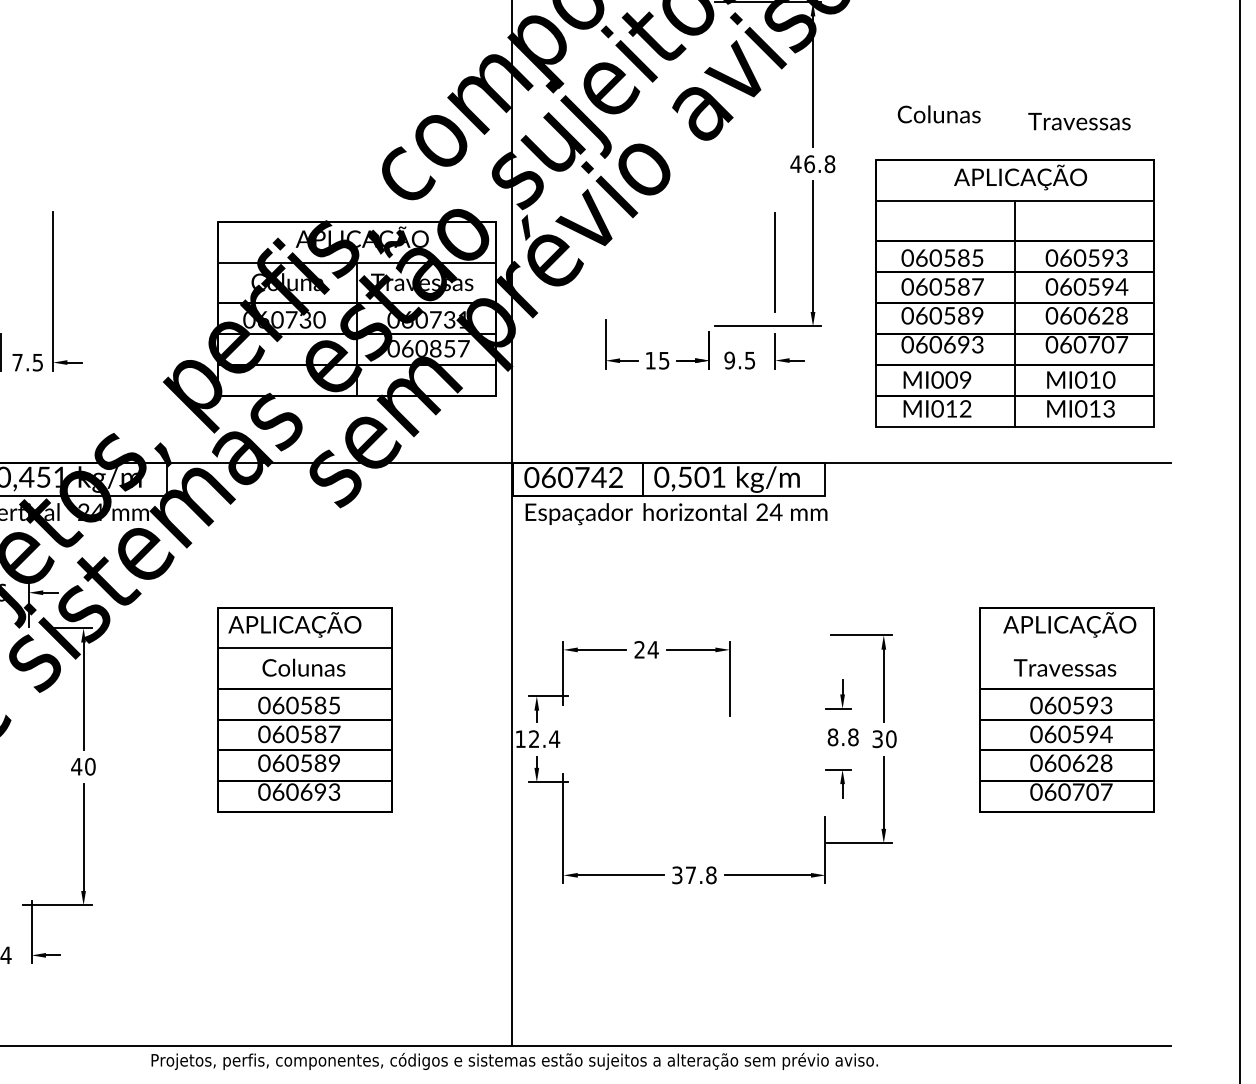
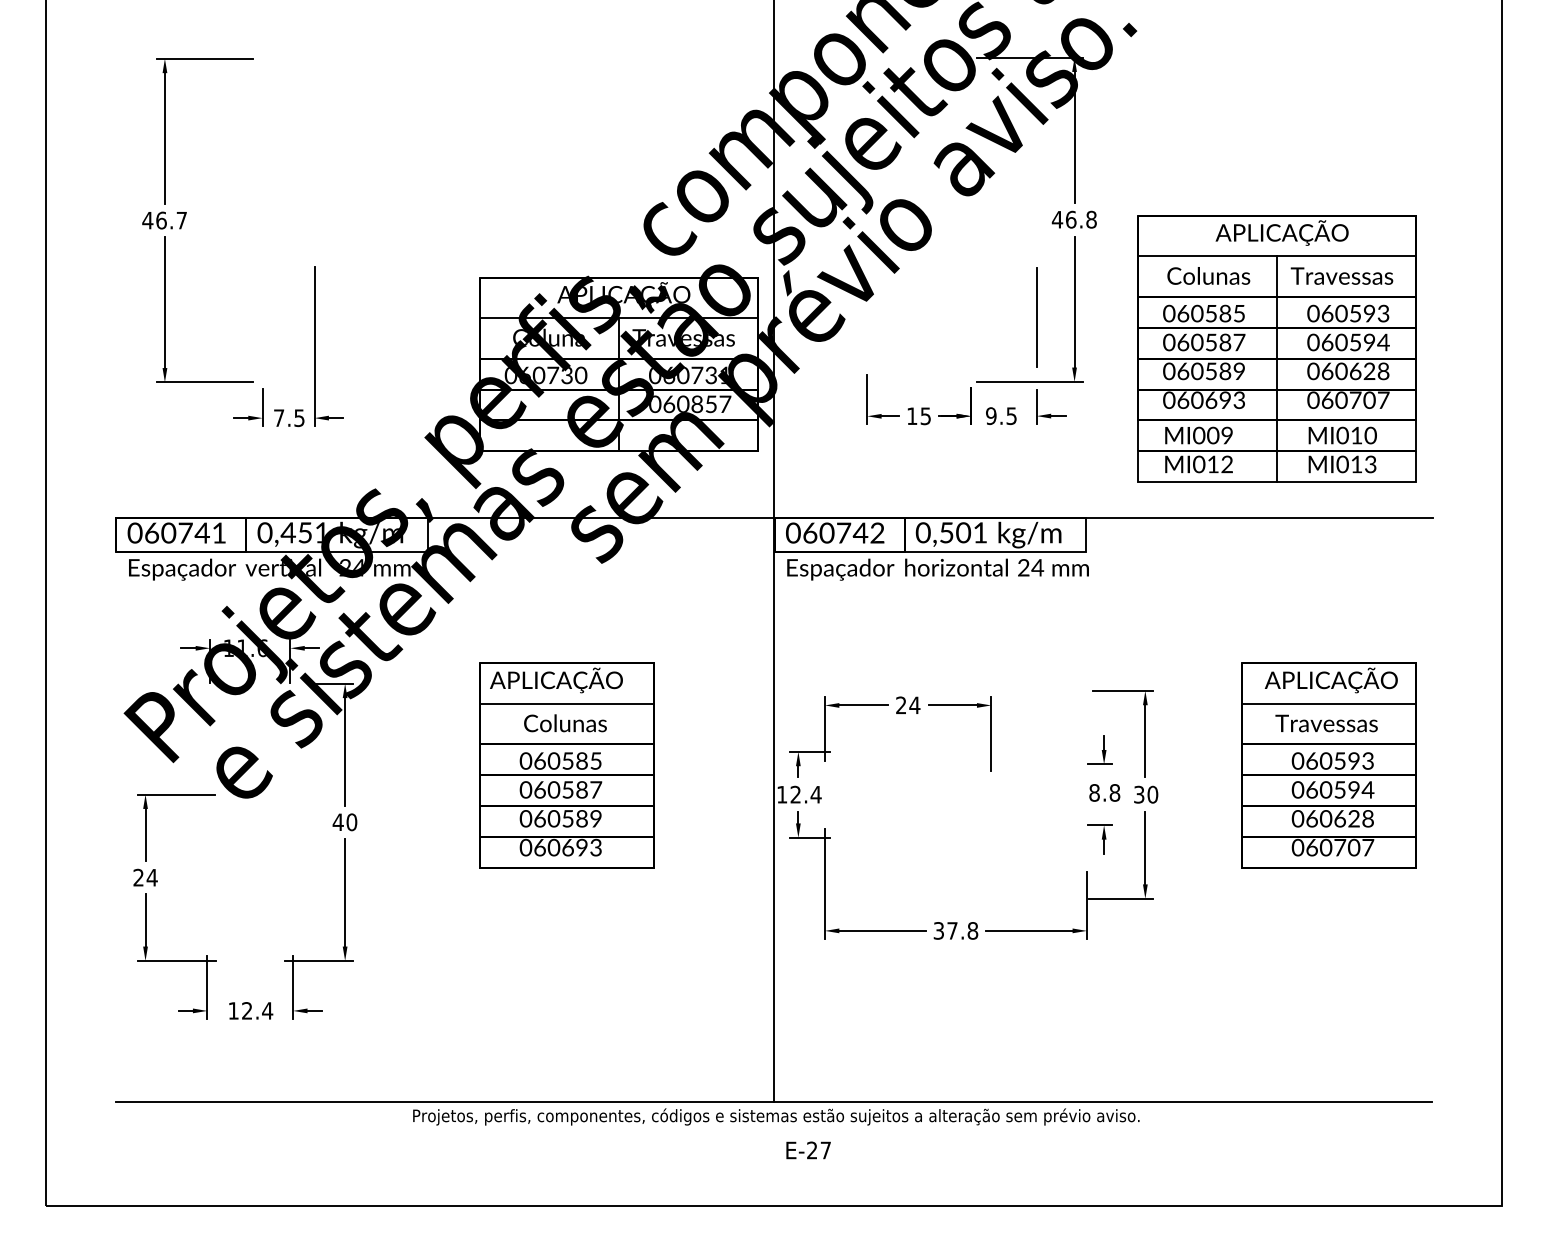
text: (938, 113) -> (1208, 275), moved
text: (1078, 120) -> (1341, 275), moved
line: (1066, 647) -> (1328, 703), added

